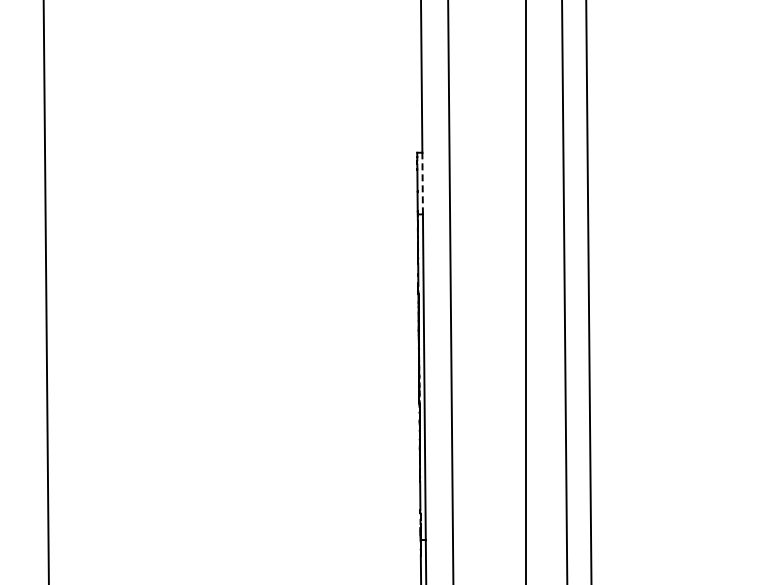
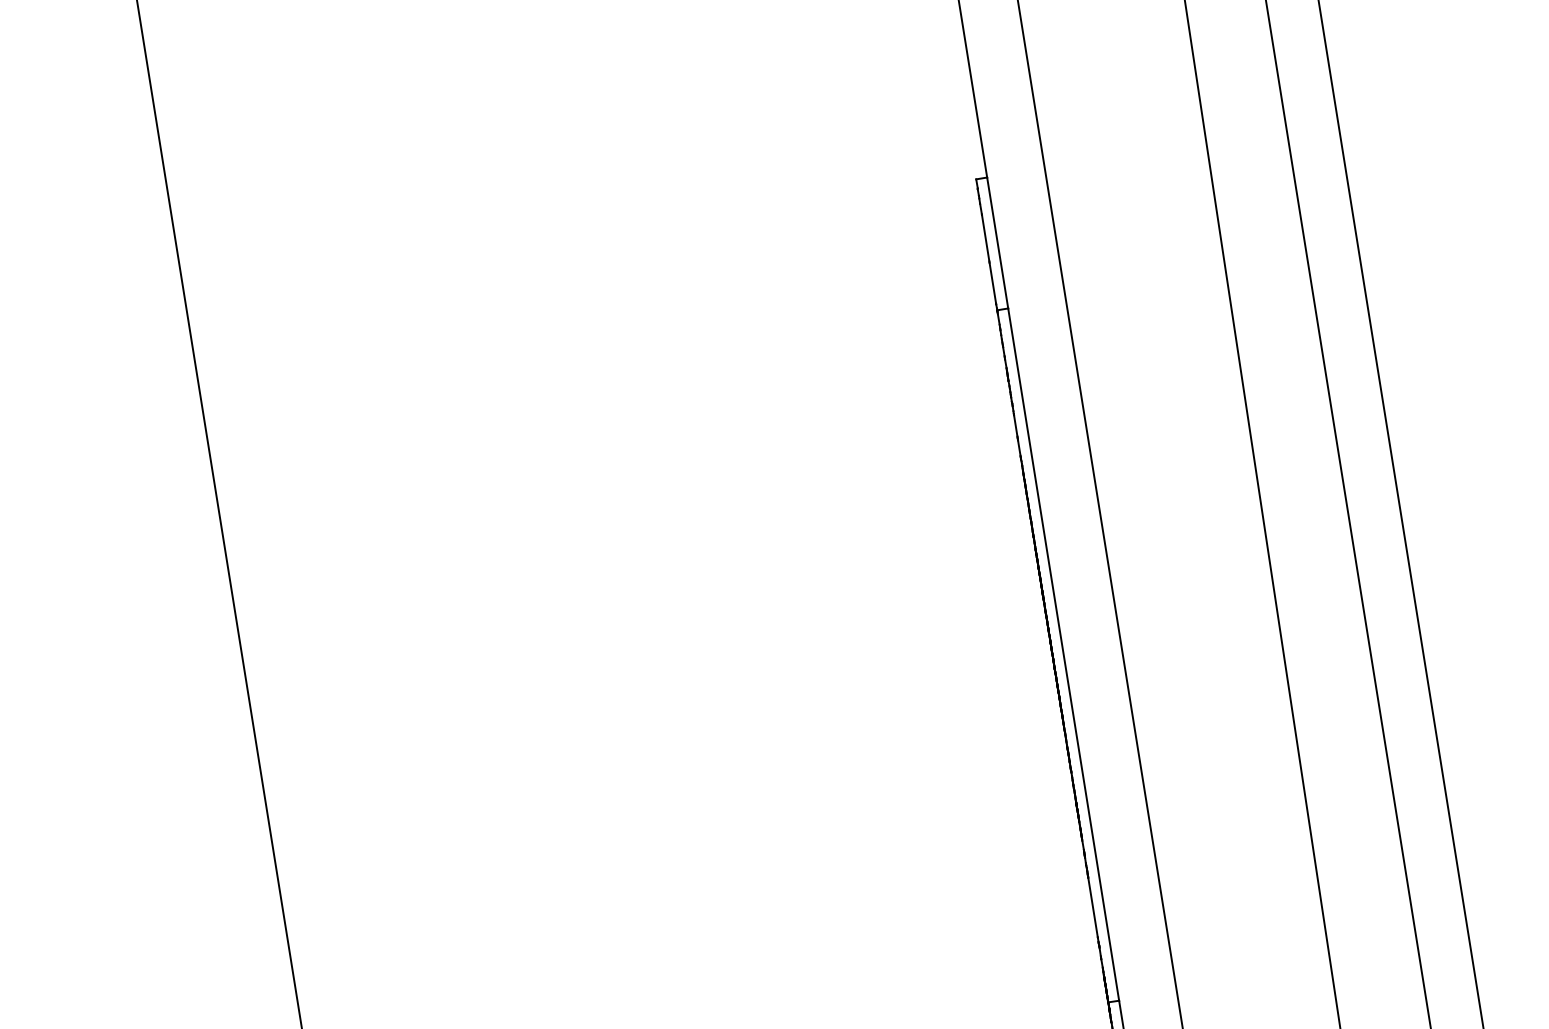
line: (422, 183) -> (997, 243), dashed -> solid

